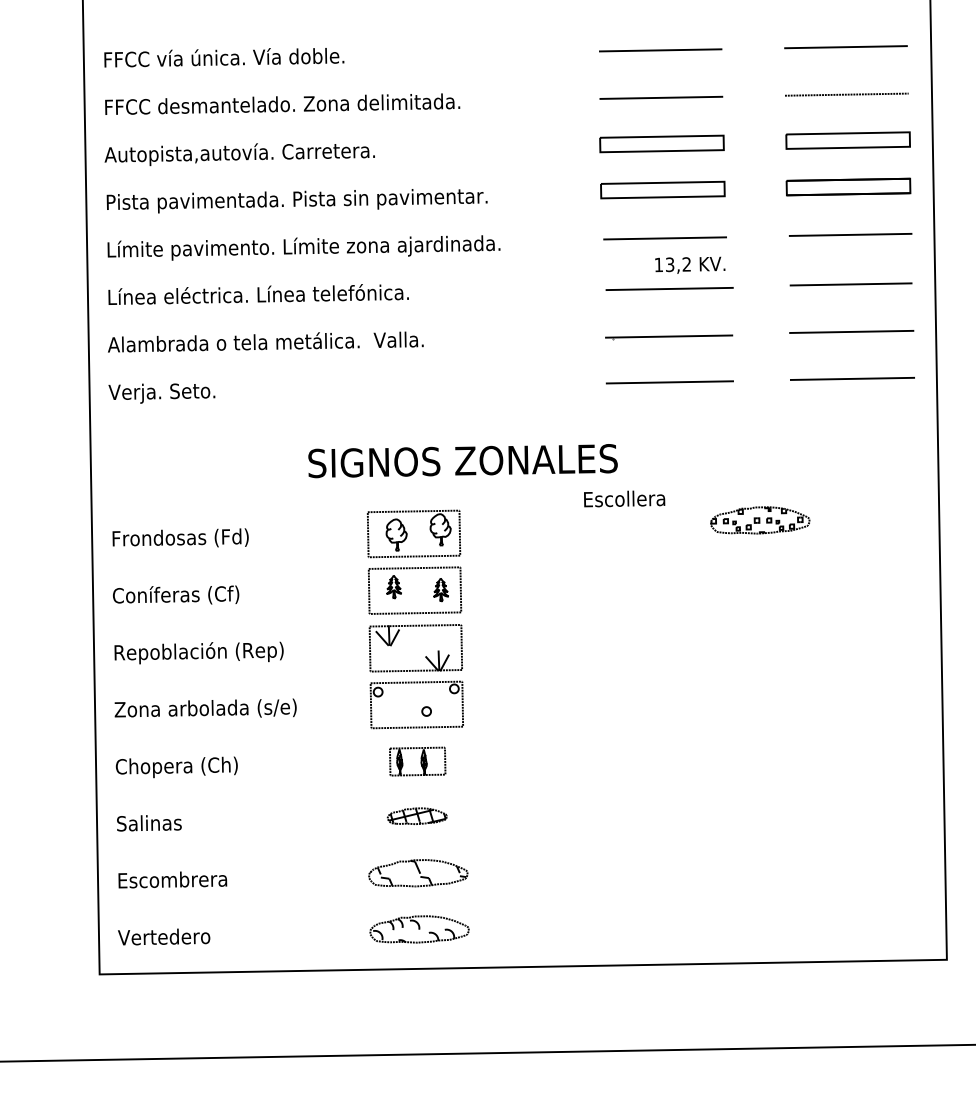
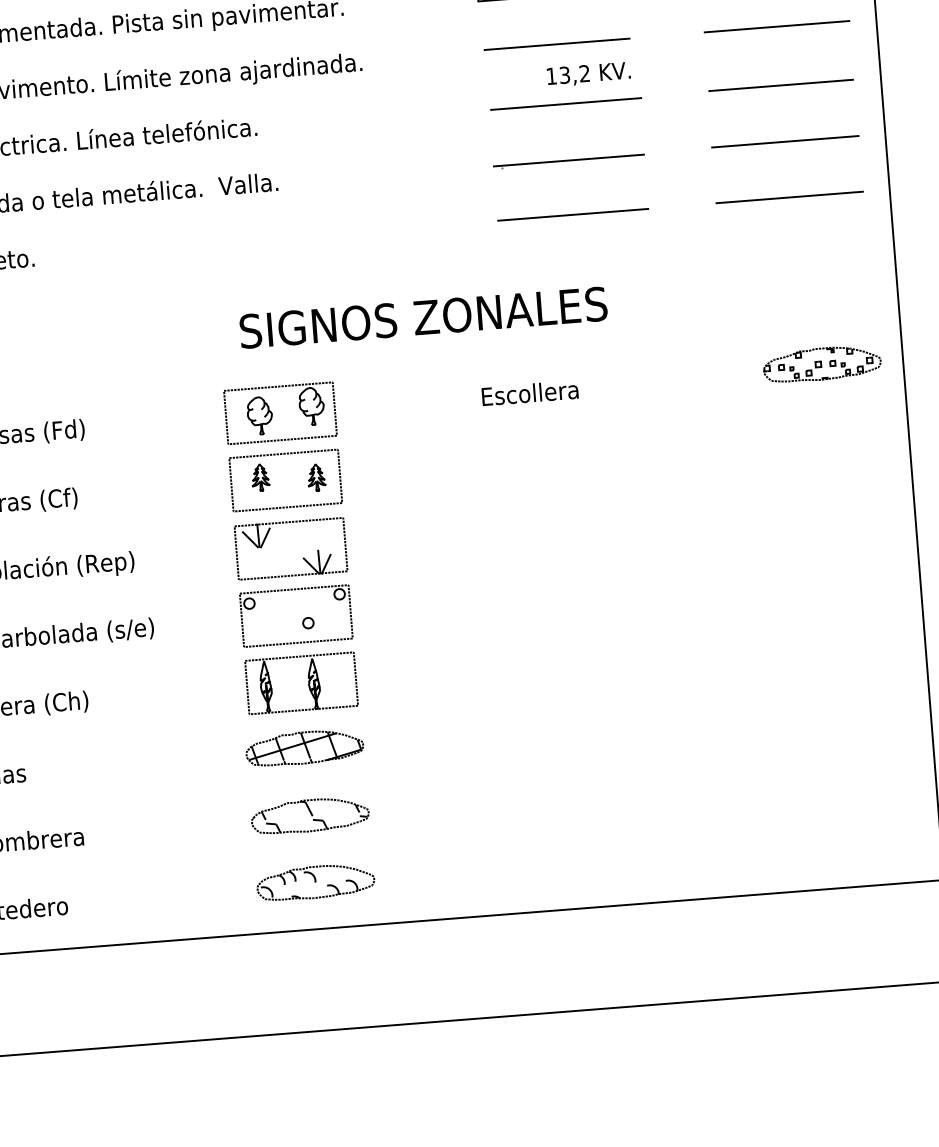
text: (462, 461) -> (422, 318), moved
text: (624, 498) -> (529, 392), moved
part: (760, 520) -> (822, 364), moved
part: (417, 761) -> (301, 683), size x1.67
part: (417, 816) -> (305, 748), size x1.67

